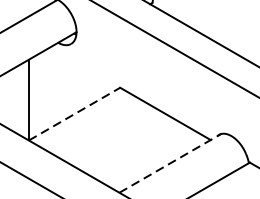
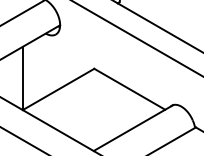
line: (75, 114) -> (59, 89), dashed -> solid
line: (170, 163) -> (133, 128), dashed -> solid

